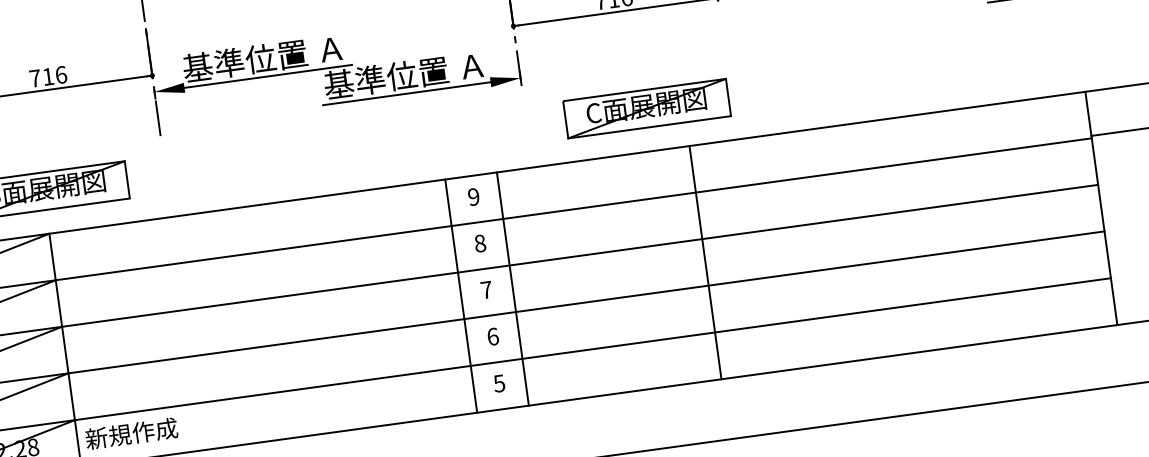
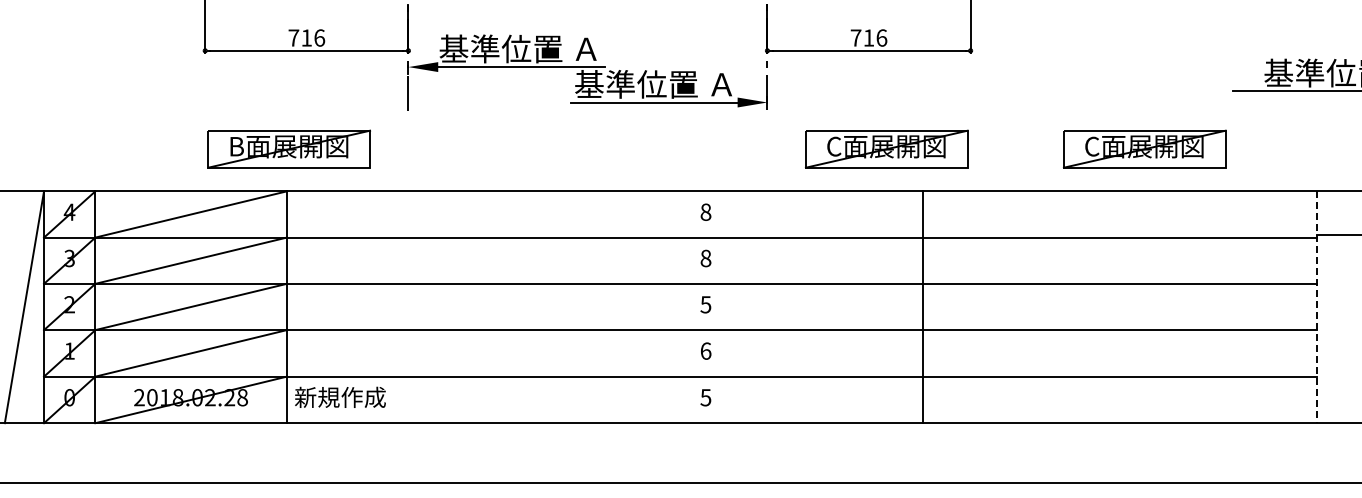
part: (906, 72) -> (1144, 148), added
text: (473, 196) -> (705, 211), 9 -> 8
line: (1101, 208) -> (1316, 307), solid -> dashed
text: (486, 289) -> (705, 304), 7 -> 5
line: (512, 289) -> (731, 307), removed
line: (461, 296) -> (680, 307), removed

